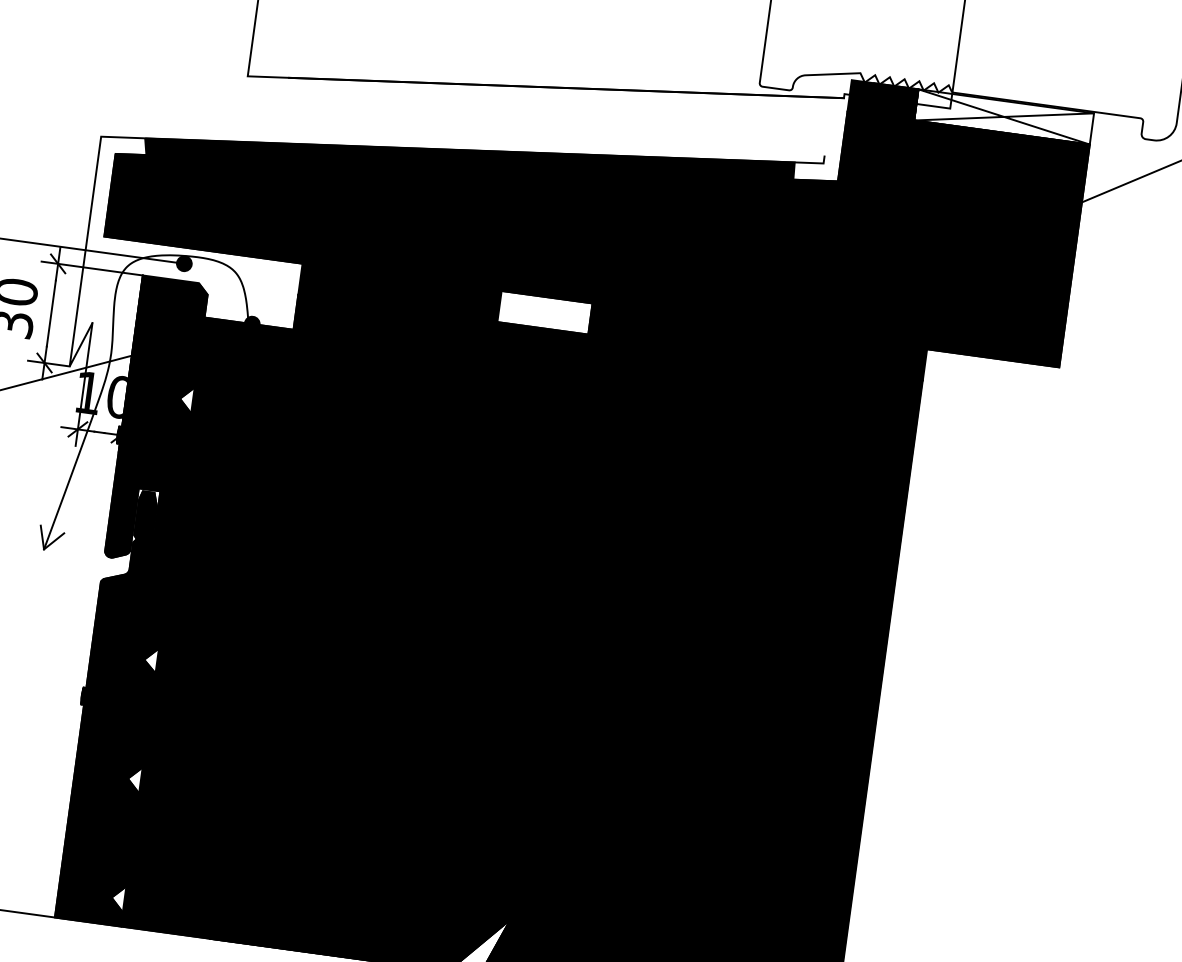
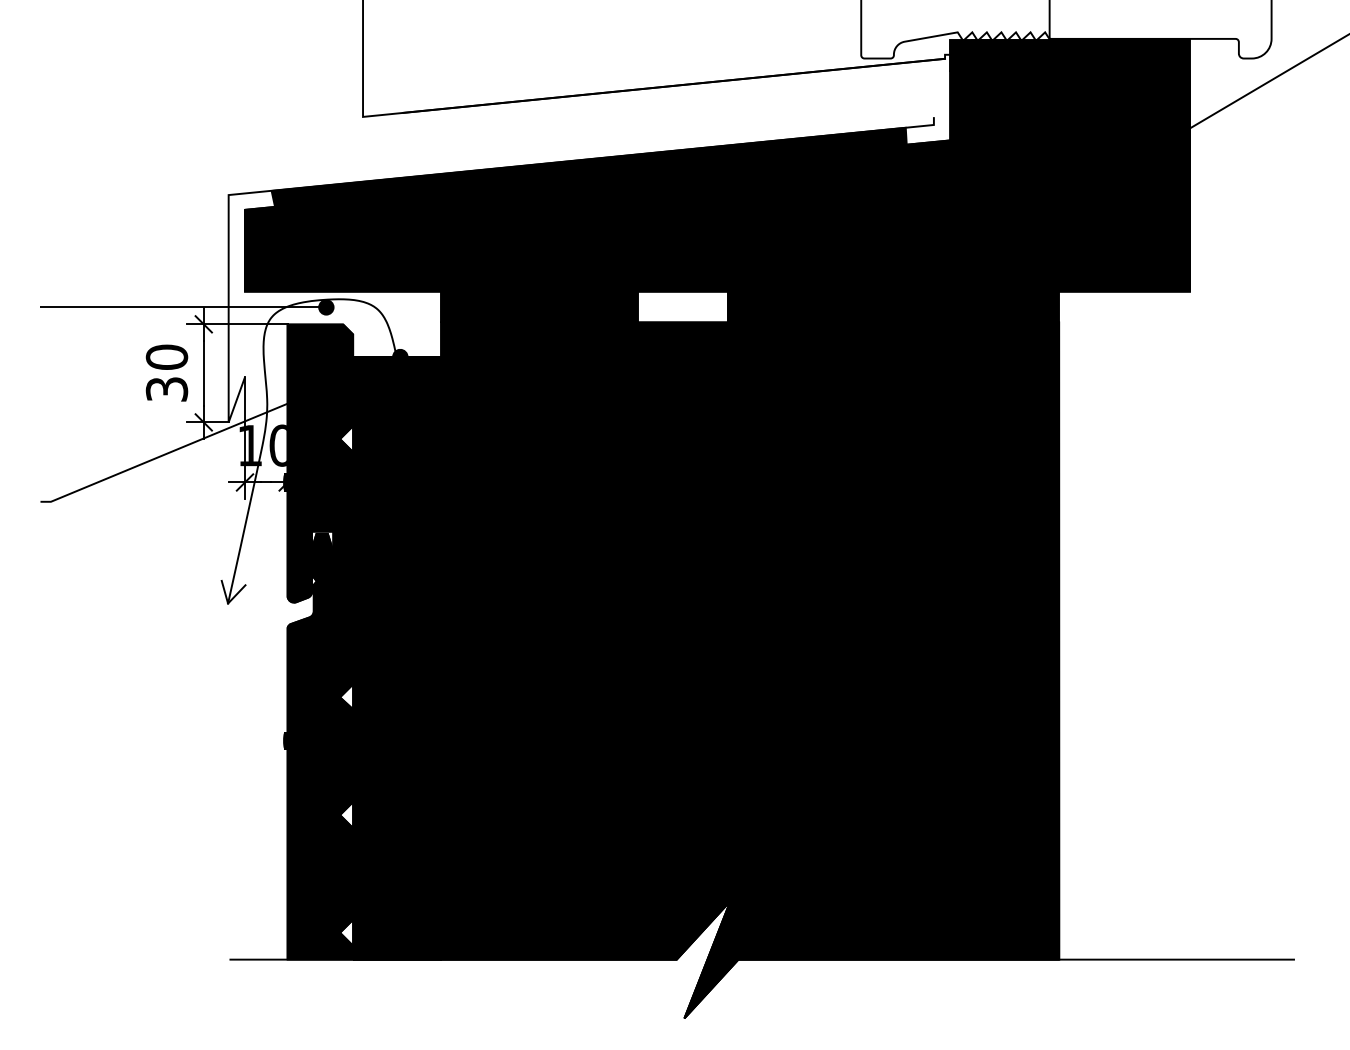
fill: (1003, 116) -> (1102, 55), added

